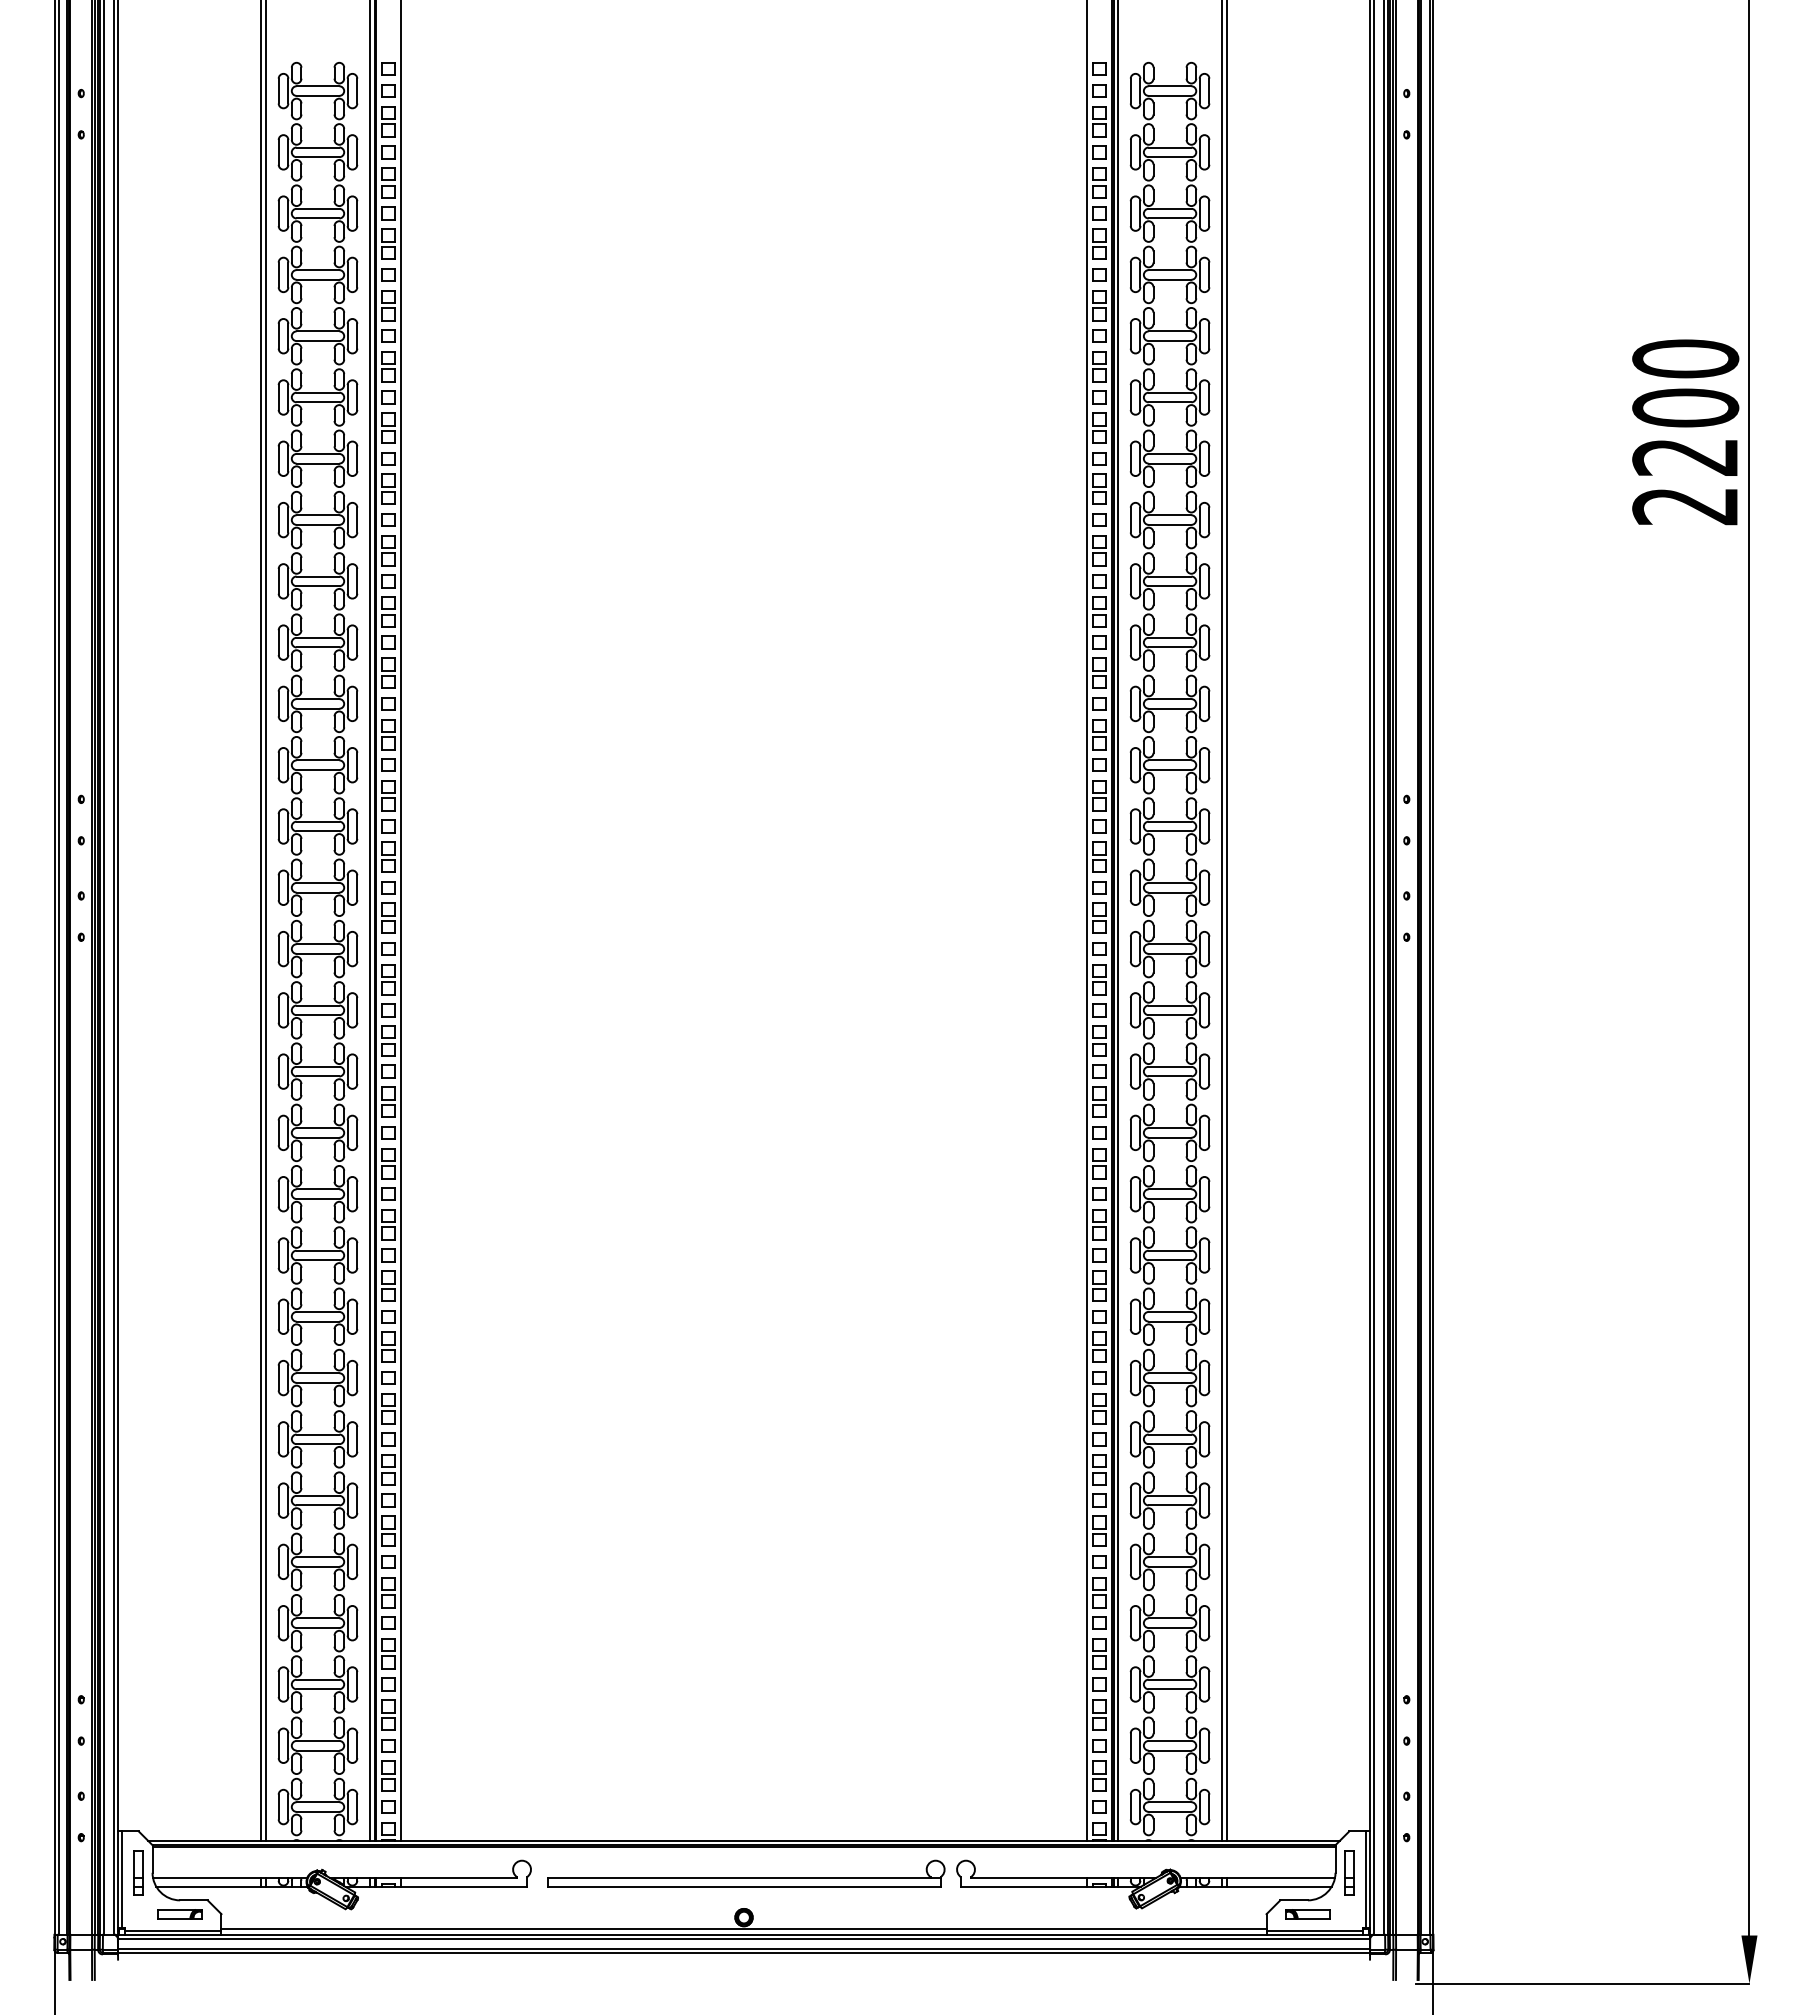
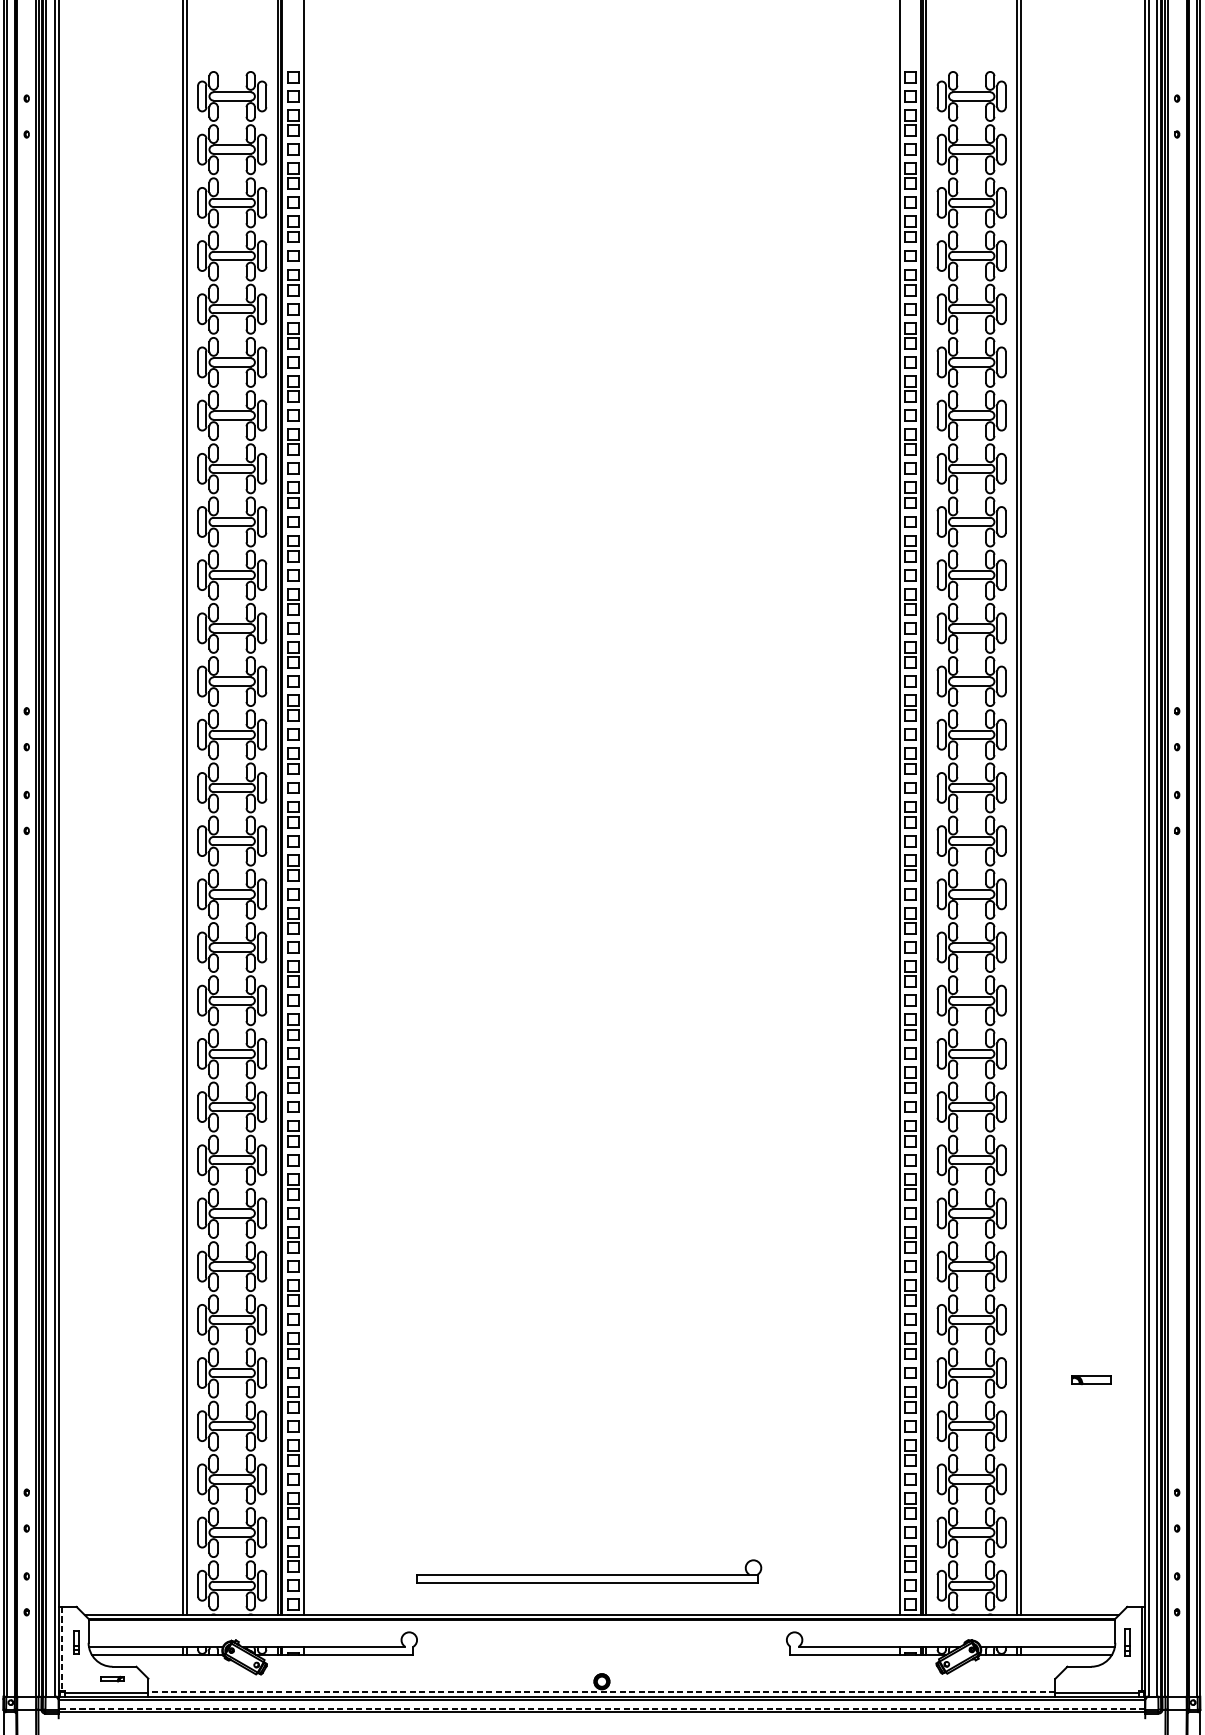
part: (138, 1872) -> (76, 1642), size x0.6
part: (1349, 1872) -> (1127, 1642), size x0.7
part: (746, 1873) -> (589, 1571), moved
line: (122, 1880) -> (62, 1649), solid -> dashed
part: (179, 1914) -> (111, 1679), size x0.6
part: (1307, 1914) -> (1090, 1380), moved
line: (744, 1929) -> (602, 1692), solid -> dashed
line: (744, 1948) -> (602, 1708), solid -> dashed

